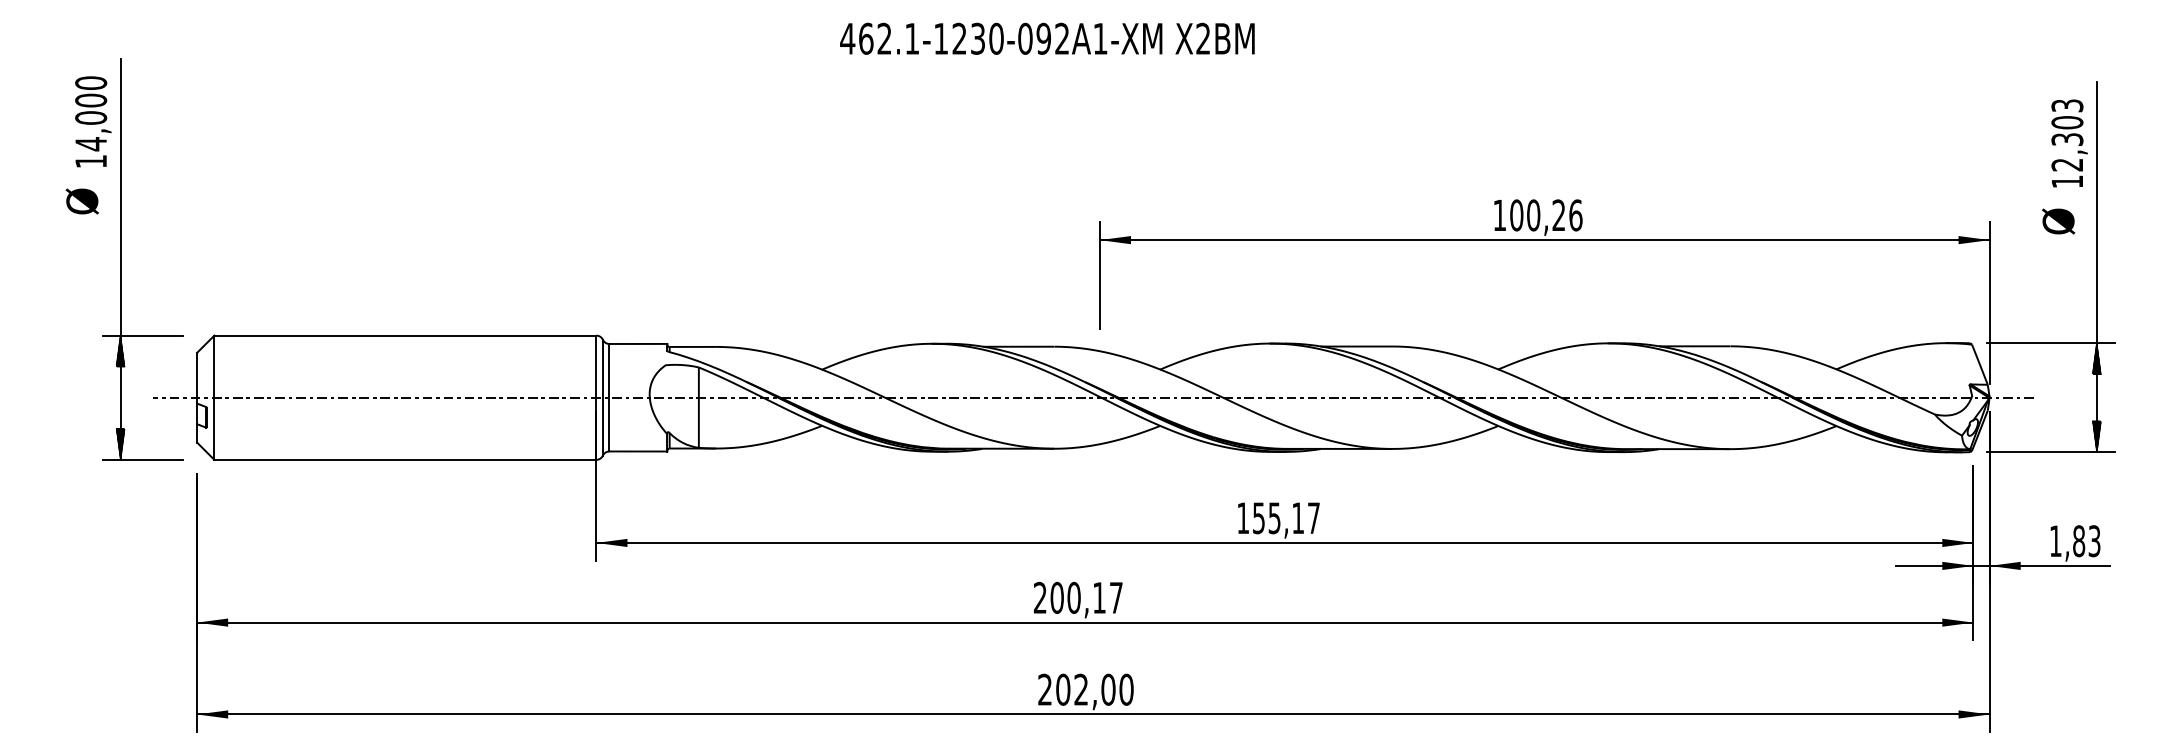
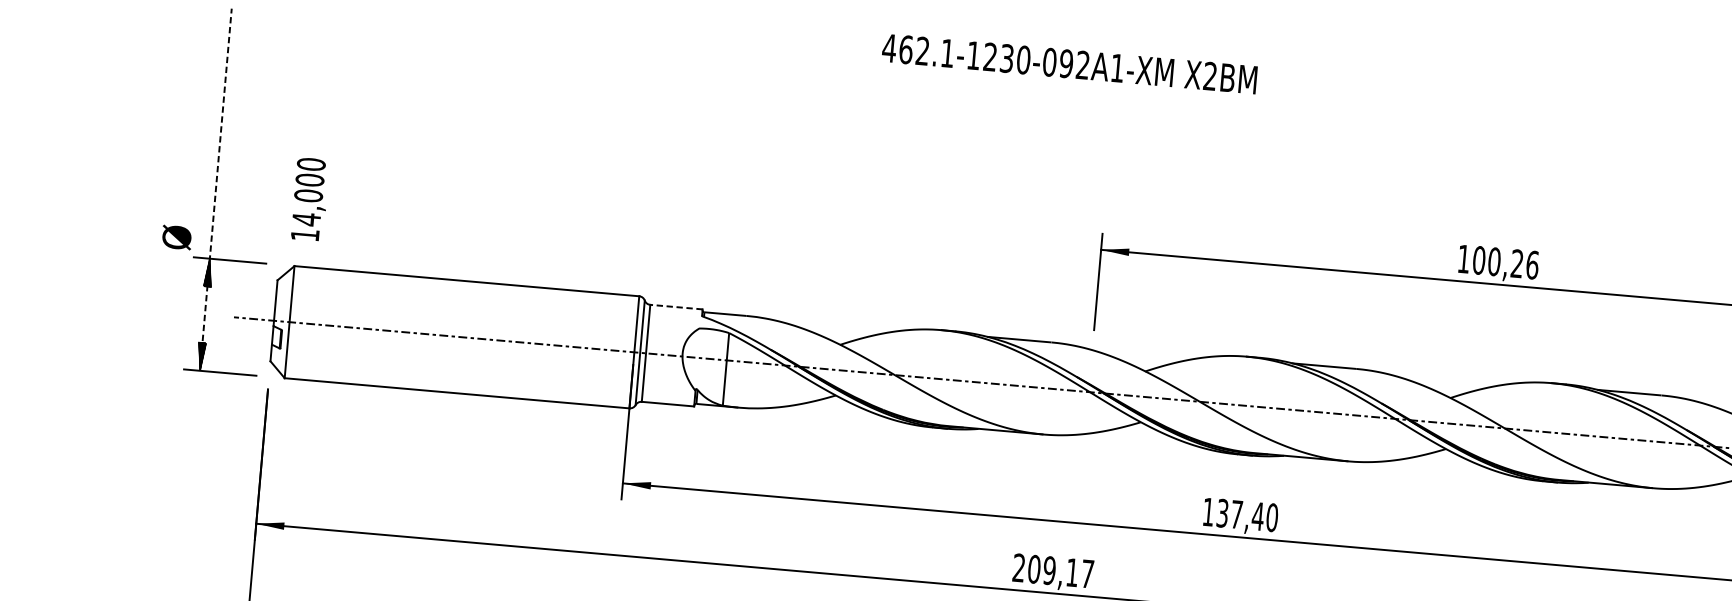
text: (93, 121) -> (310, 199), moved
text: (81, 201) -> (176, 237), moved
line: (120, 259) -> (215, 190), solid -> dashed
line: (637, 343) -> (675, 306), solid -> dashed
text: (1286, 518) -> (1247, 515), 155,17 -> 137,40
text: (1073, 597) -> (1049, 570), 200,17 -> 209,17

